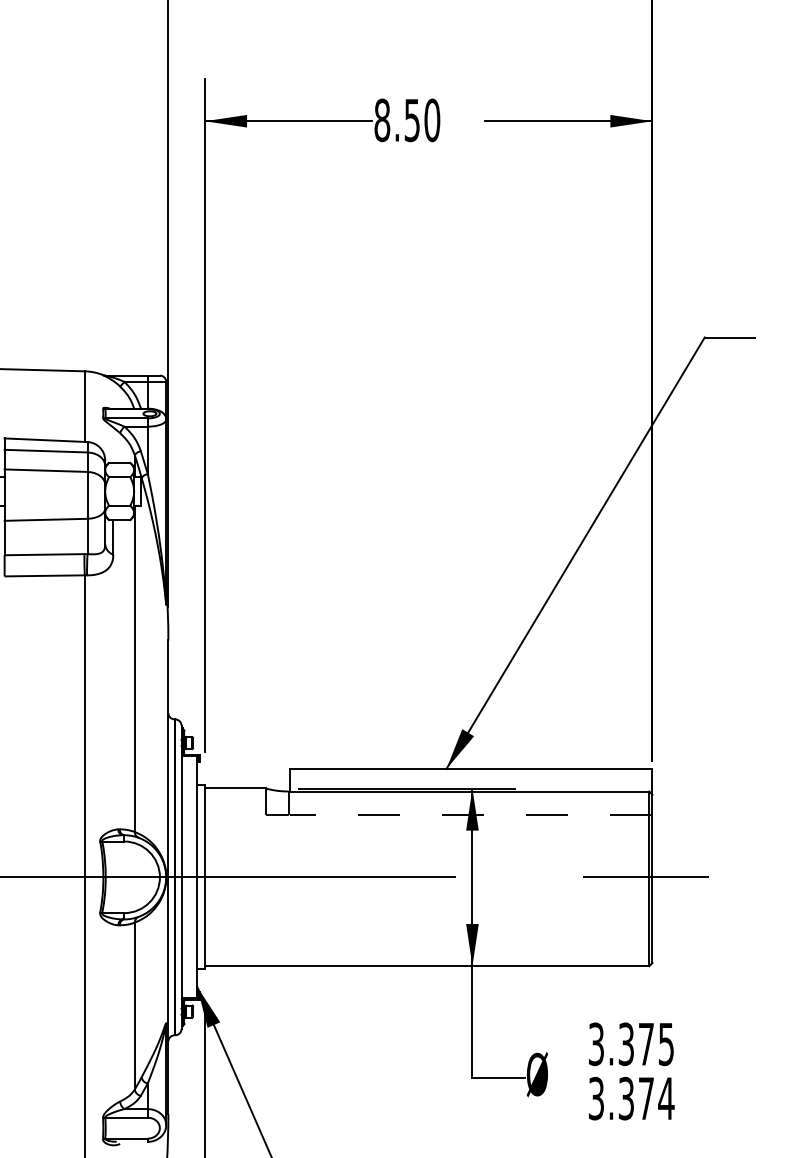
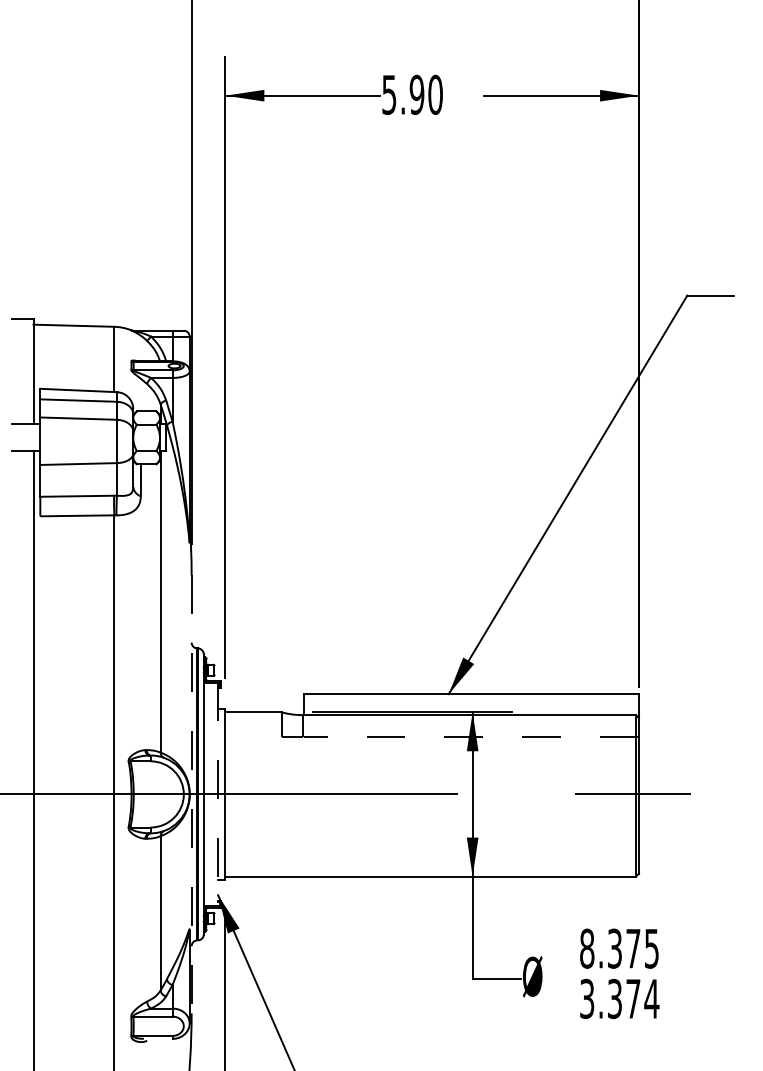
text: (397, 119) -> (403, 94), 8.50 -> 5.90
line: (168, 877) -> (191, 794), solid -> dashed
line: (197, 877) -> (218, 794), solid -> dashed
text: (596, 1044) -> (587, 948), 3.375 -> 8.375

